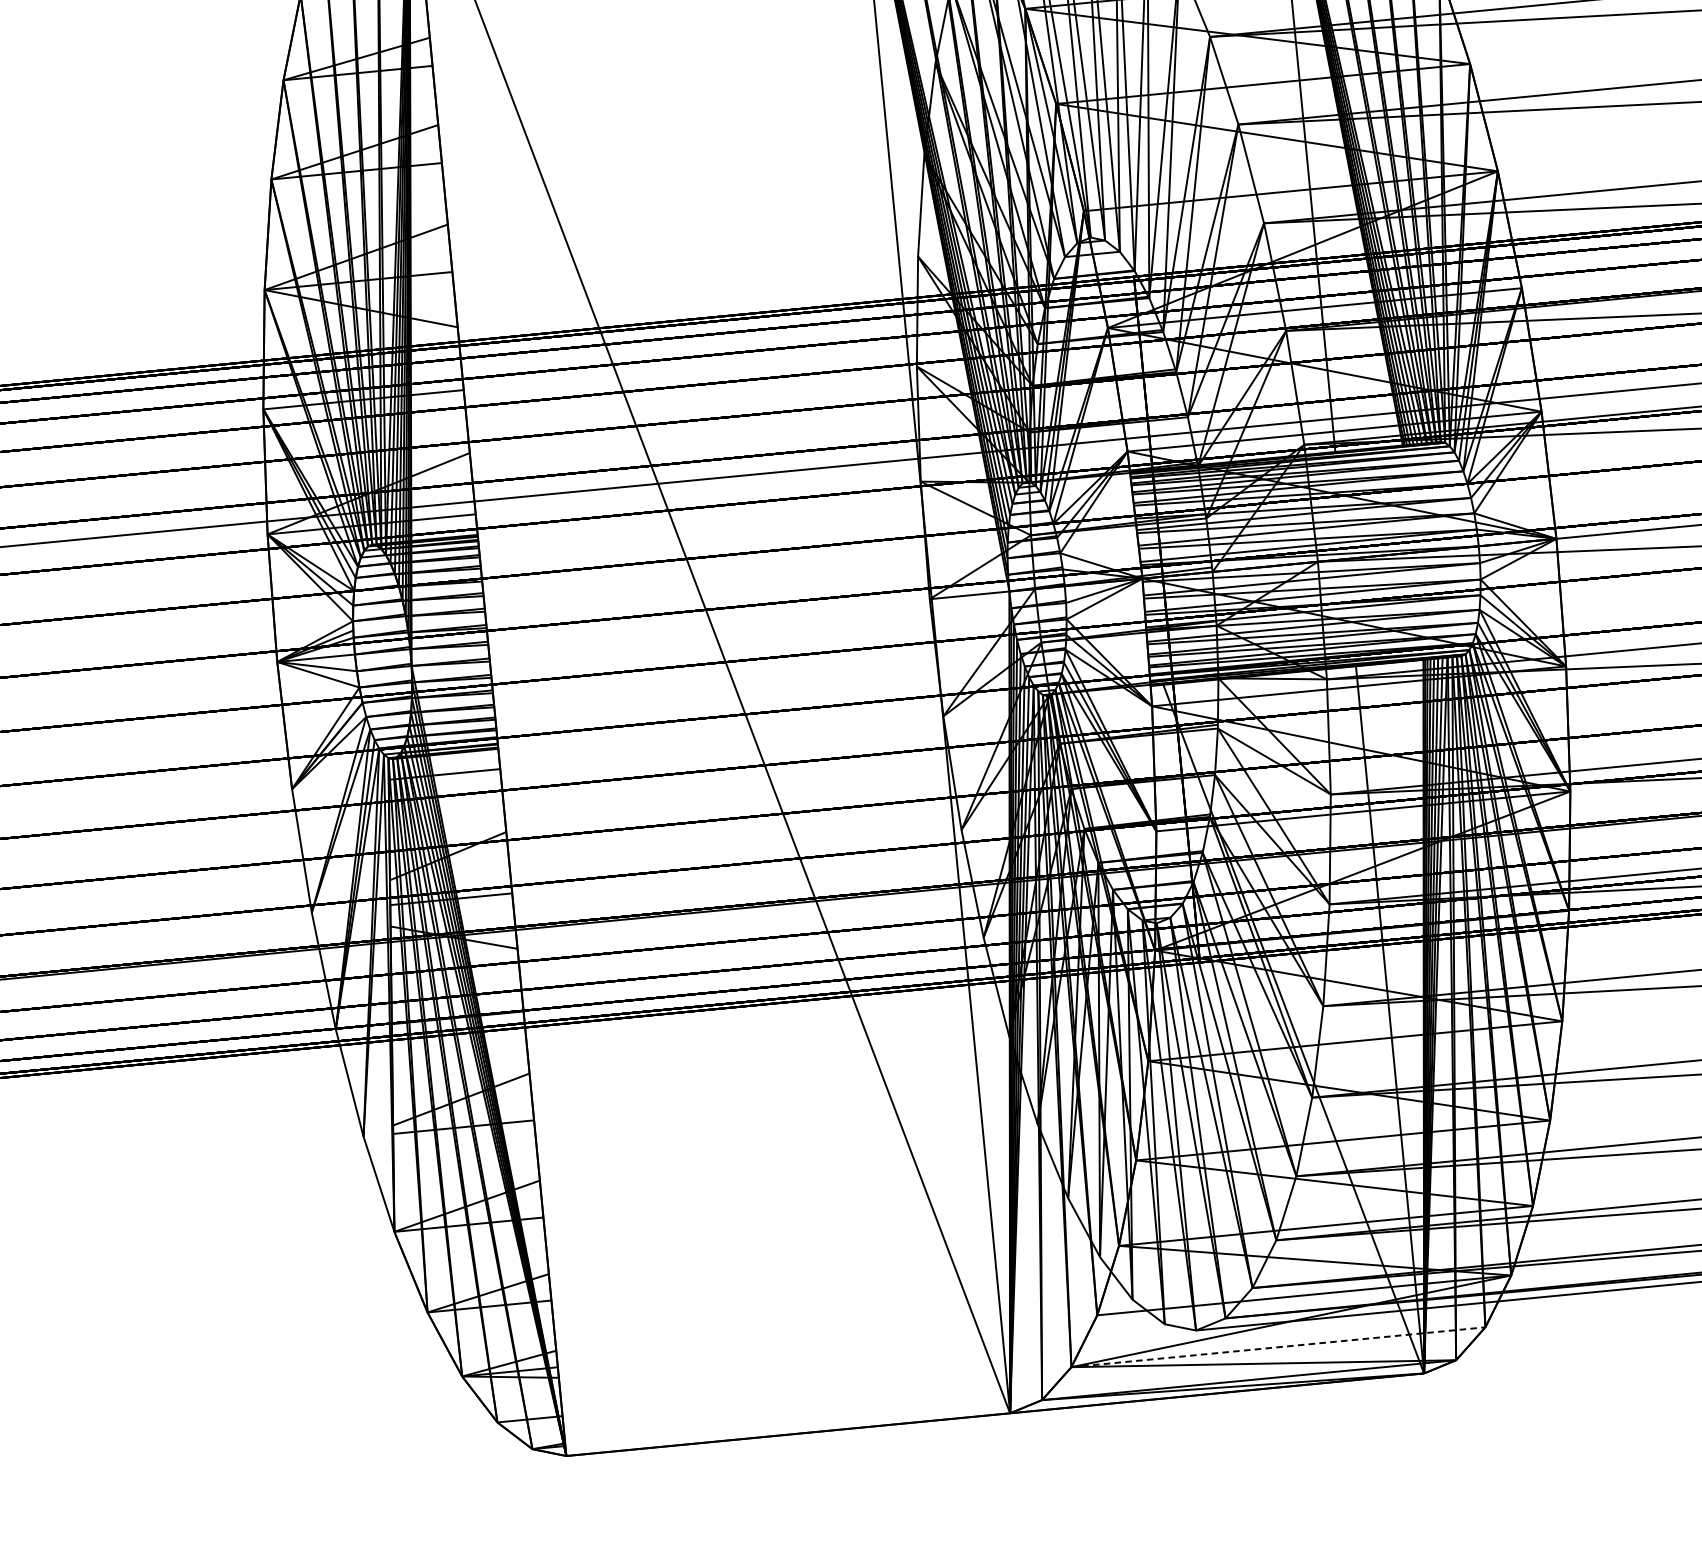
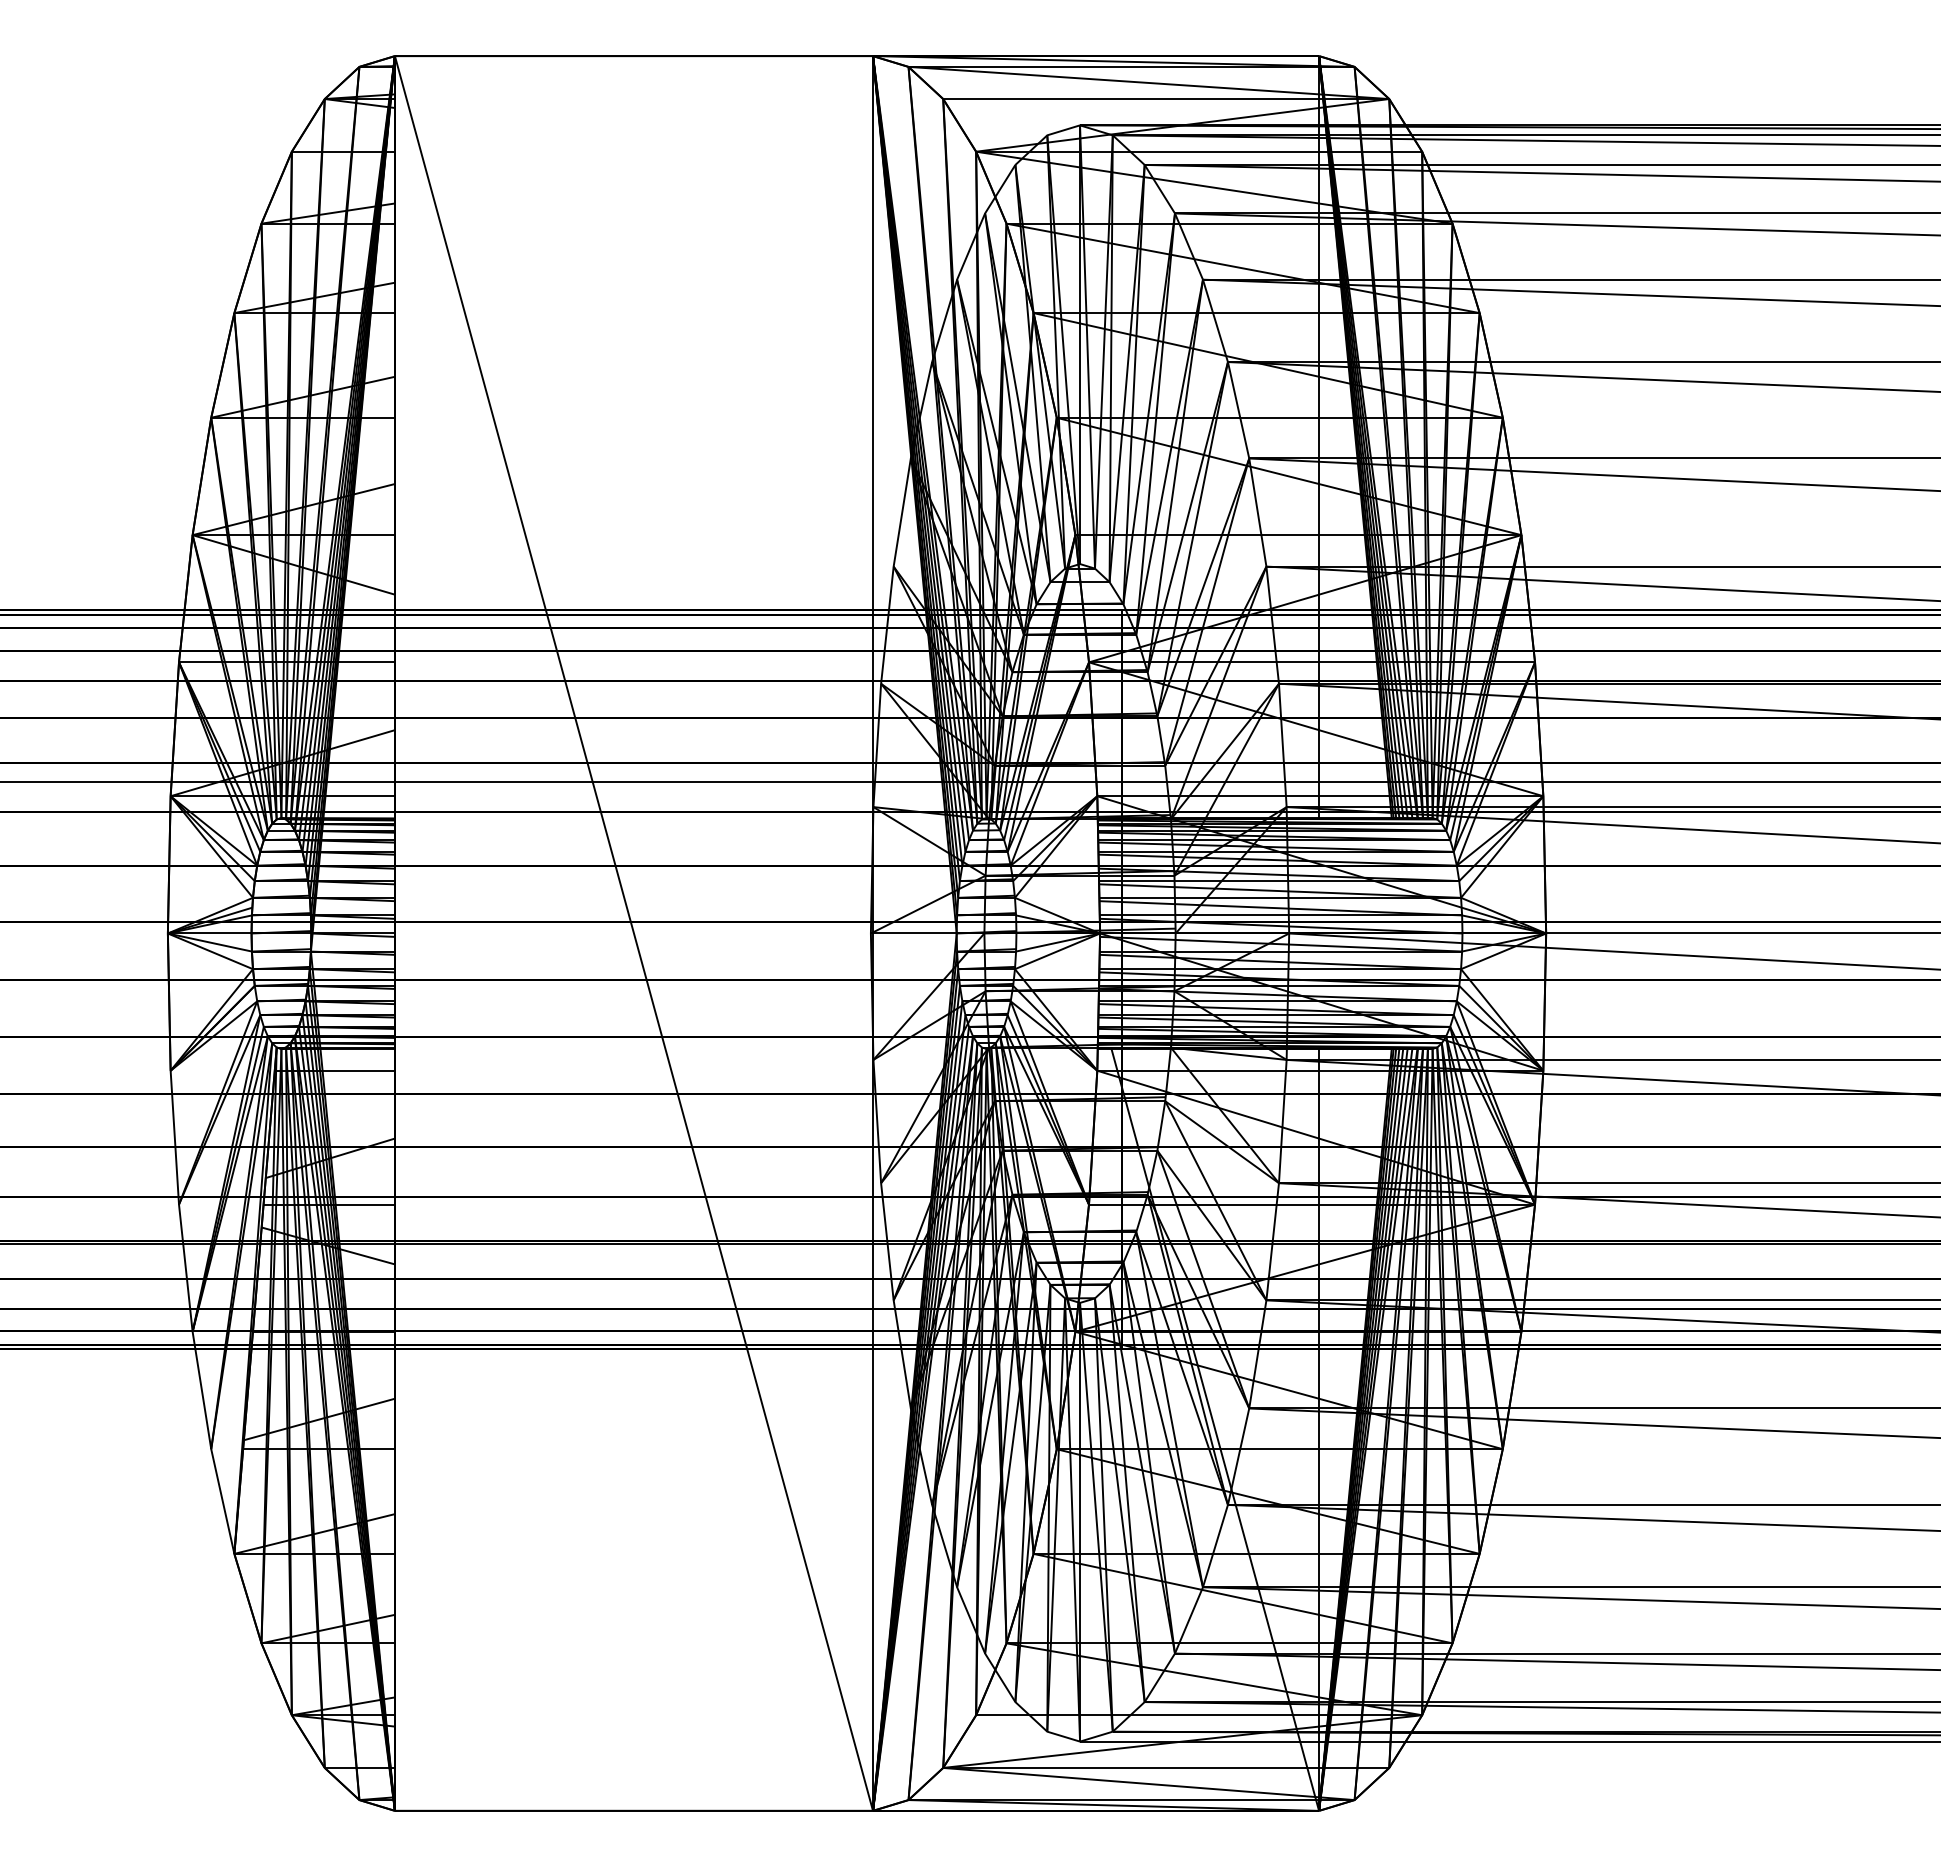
line: (1278, 1346) -> (1166, 1767), dashed -> solid

